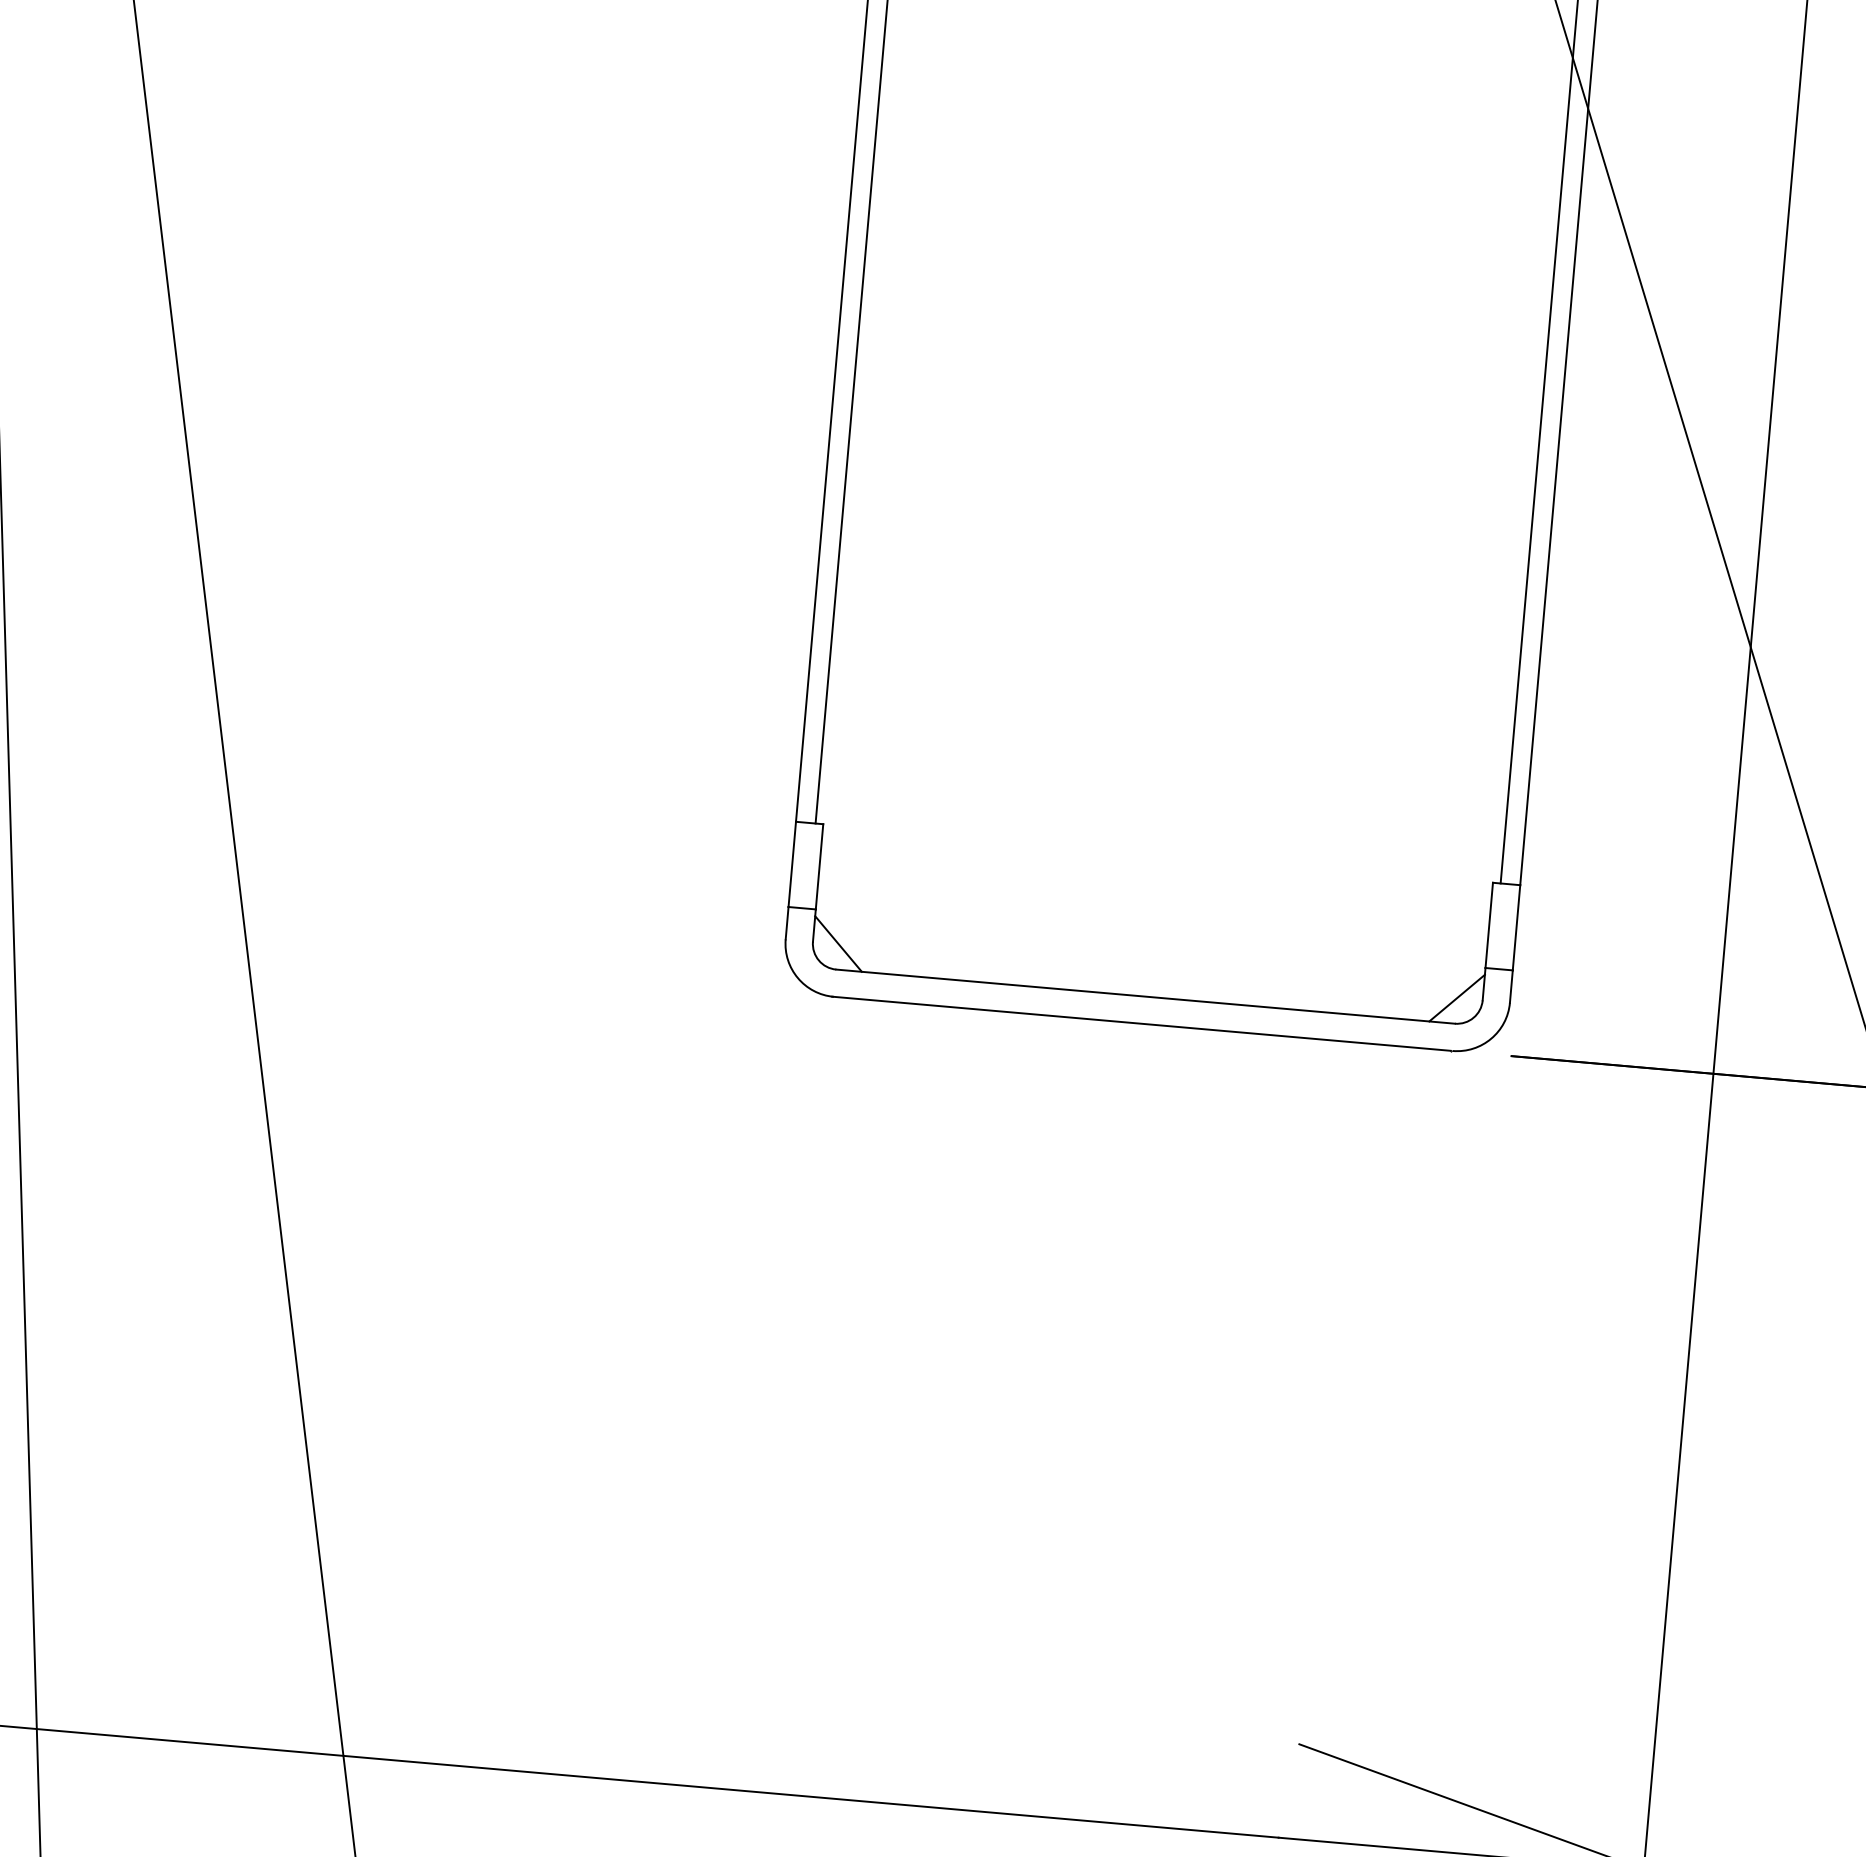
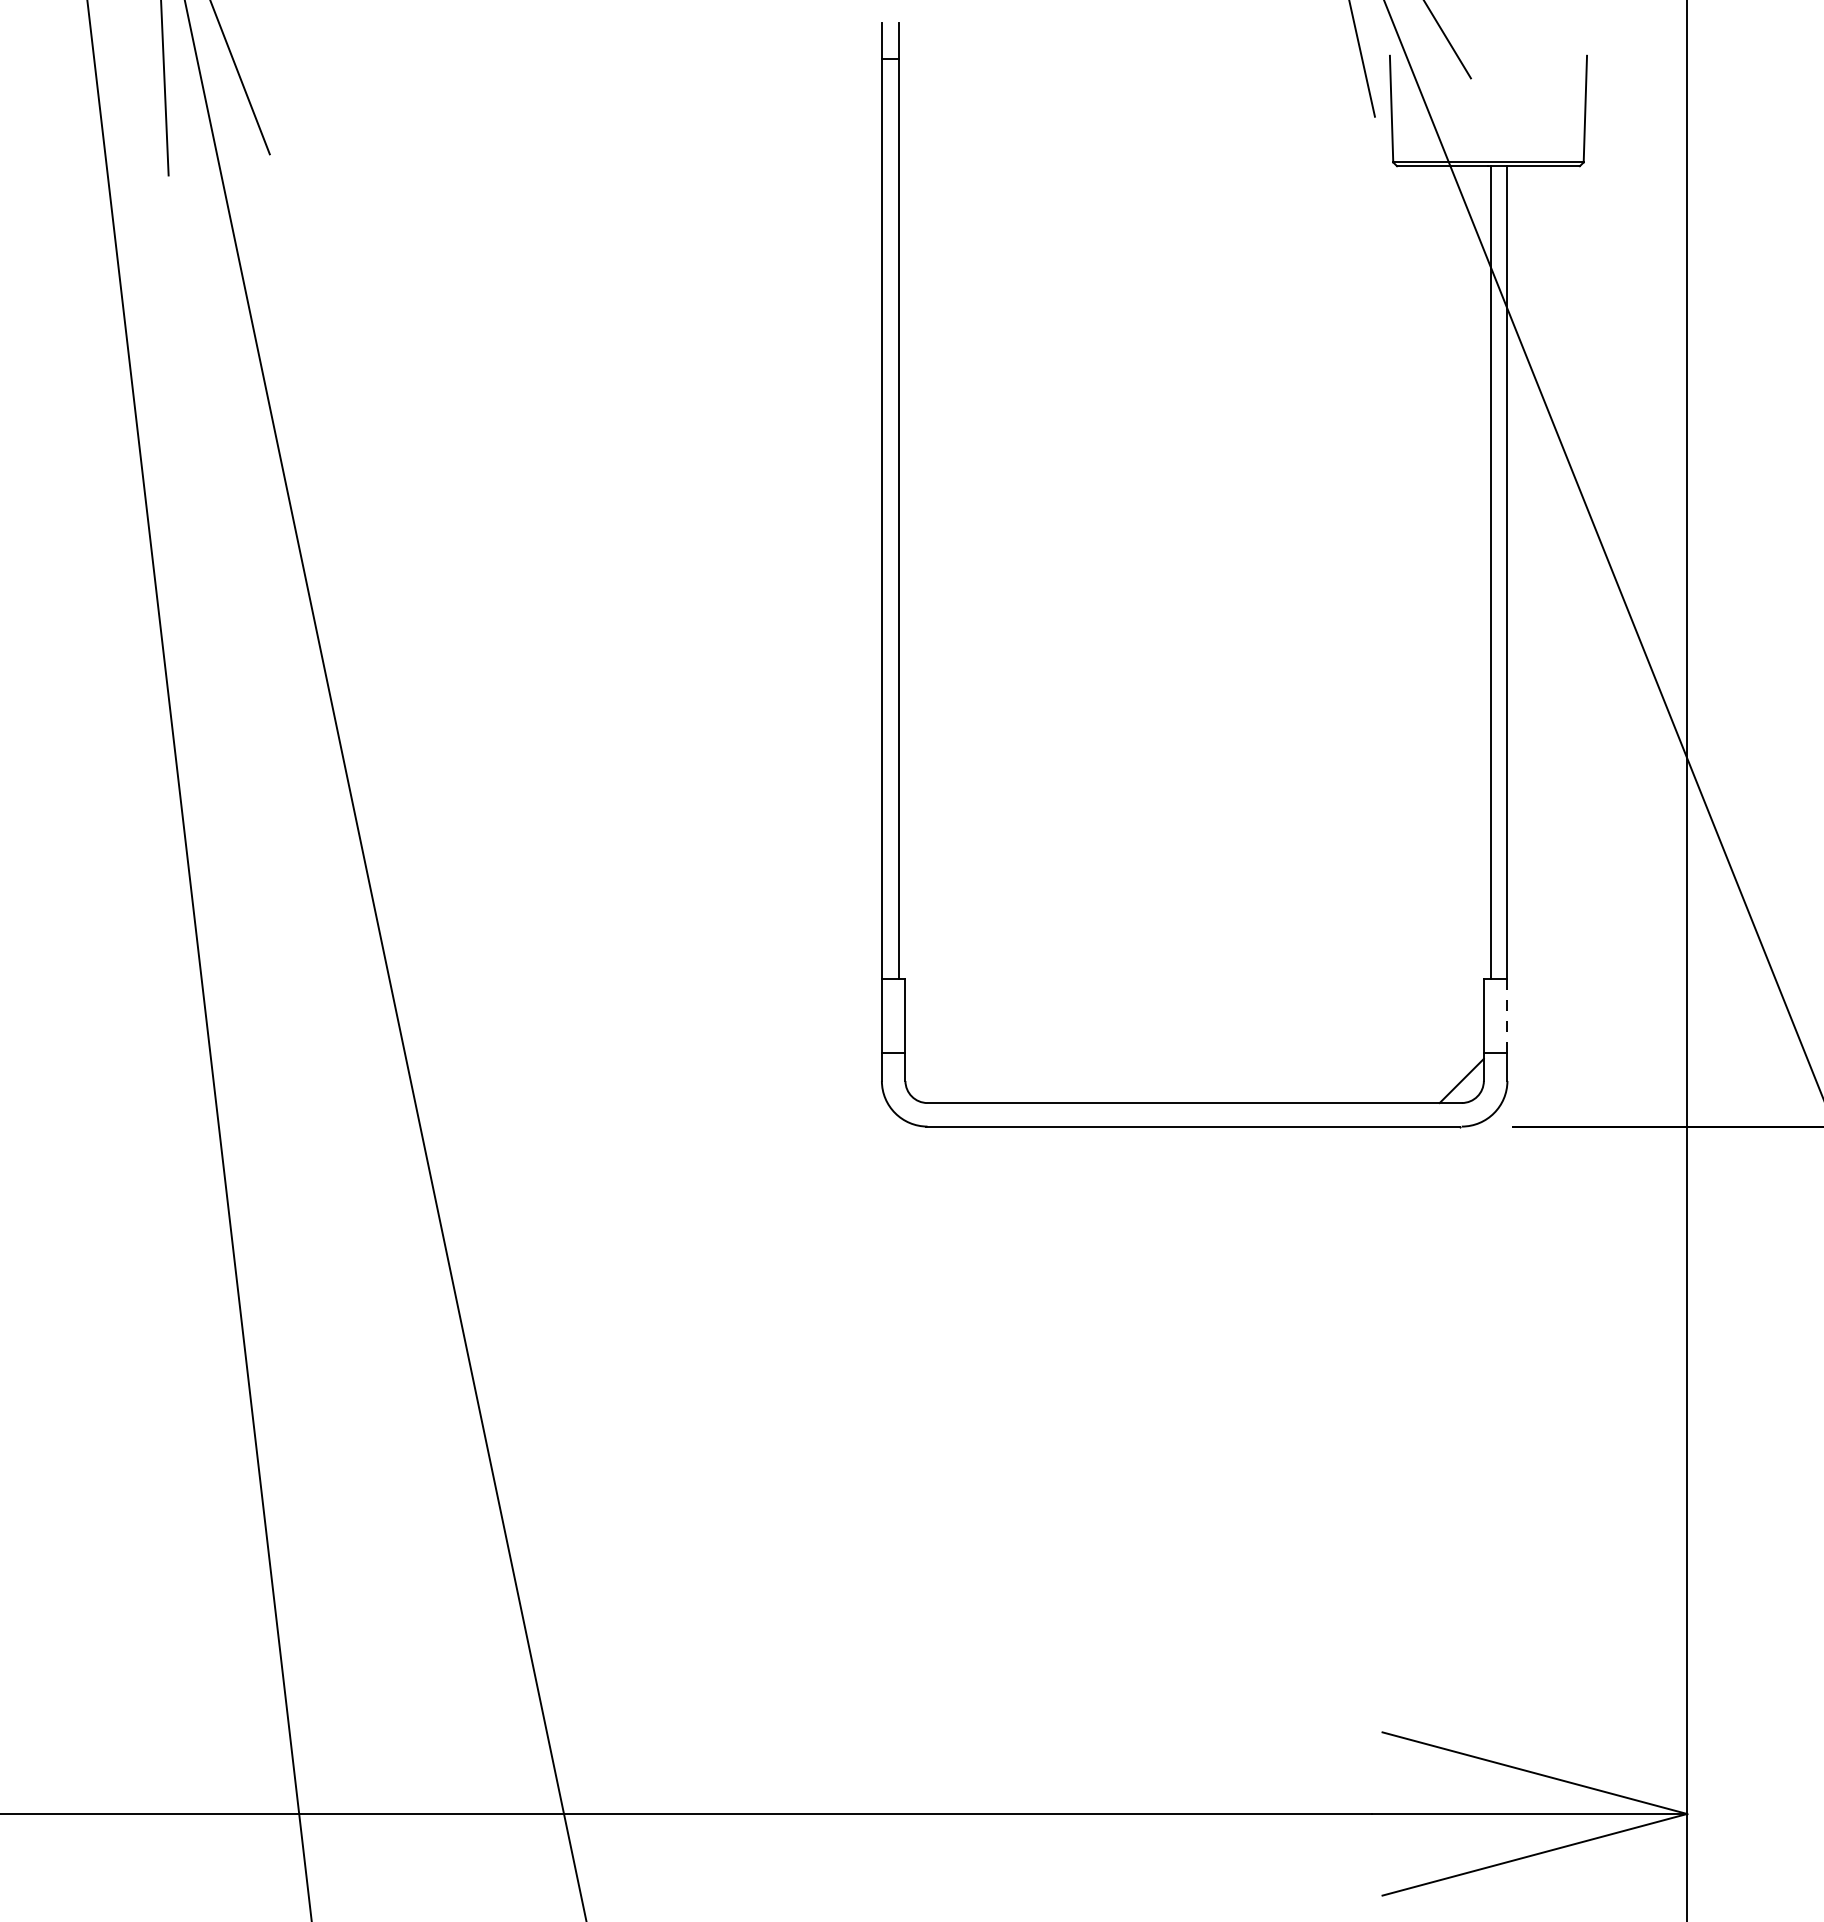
line: (1516, 928) -> (1507, 1016), solid -> dashed
line: (838, 943) -> (927, 1080), removed

